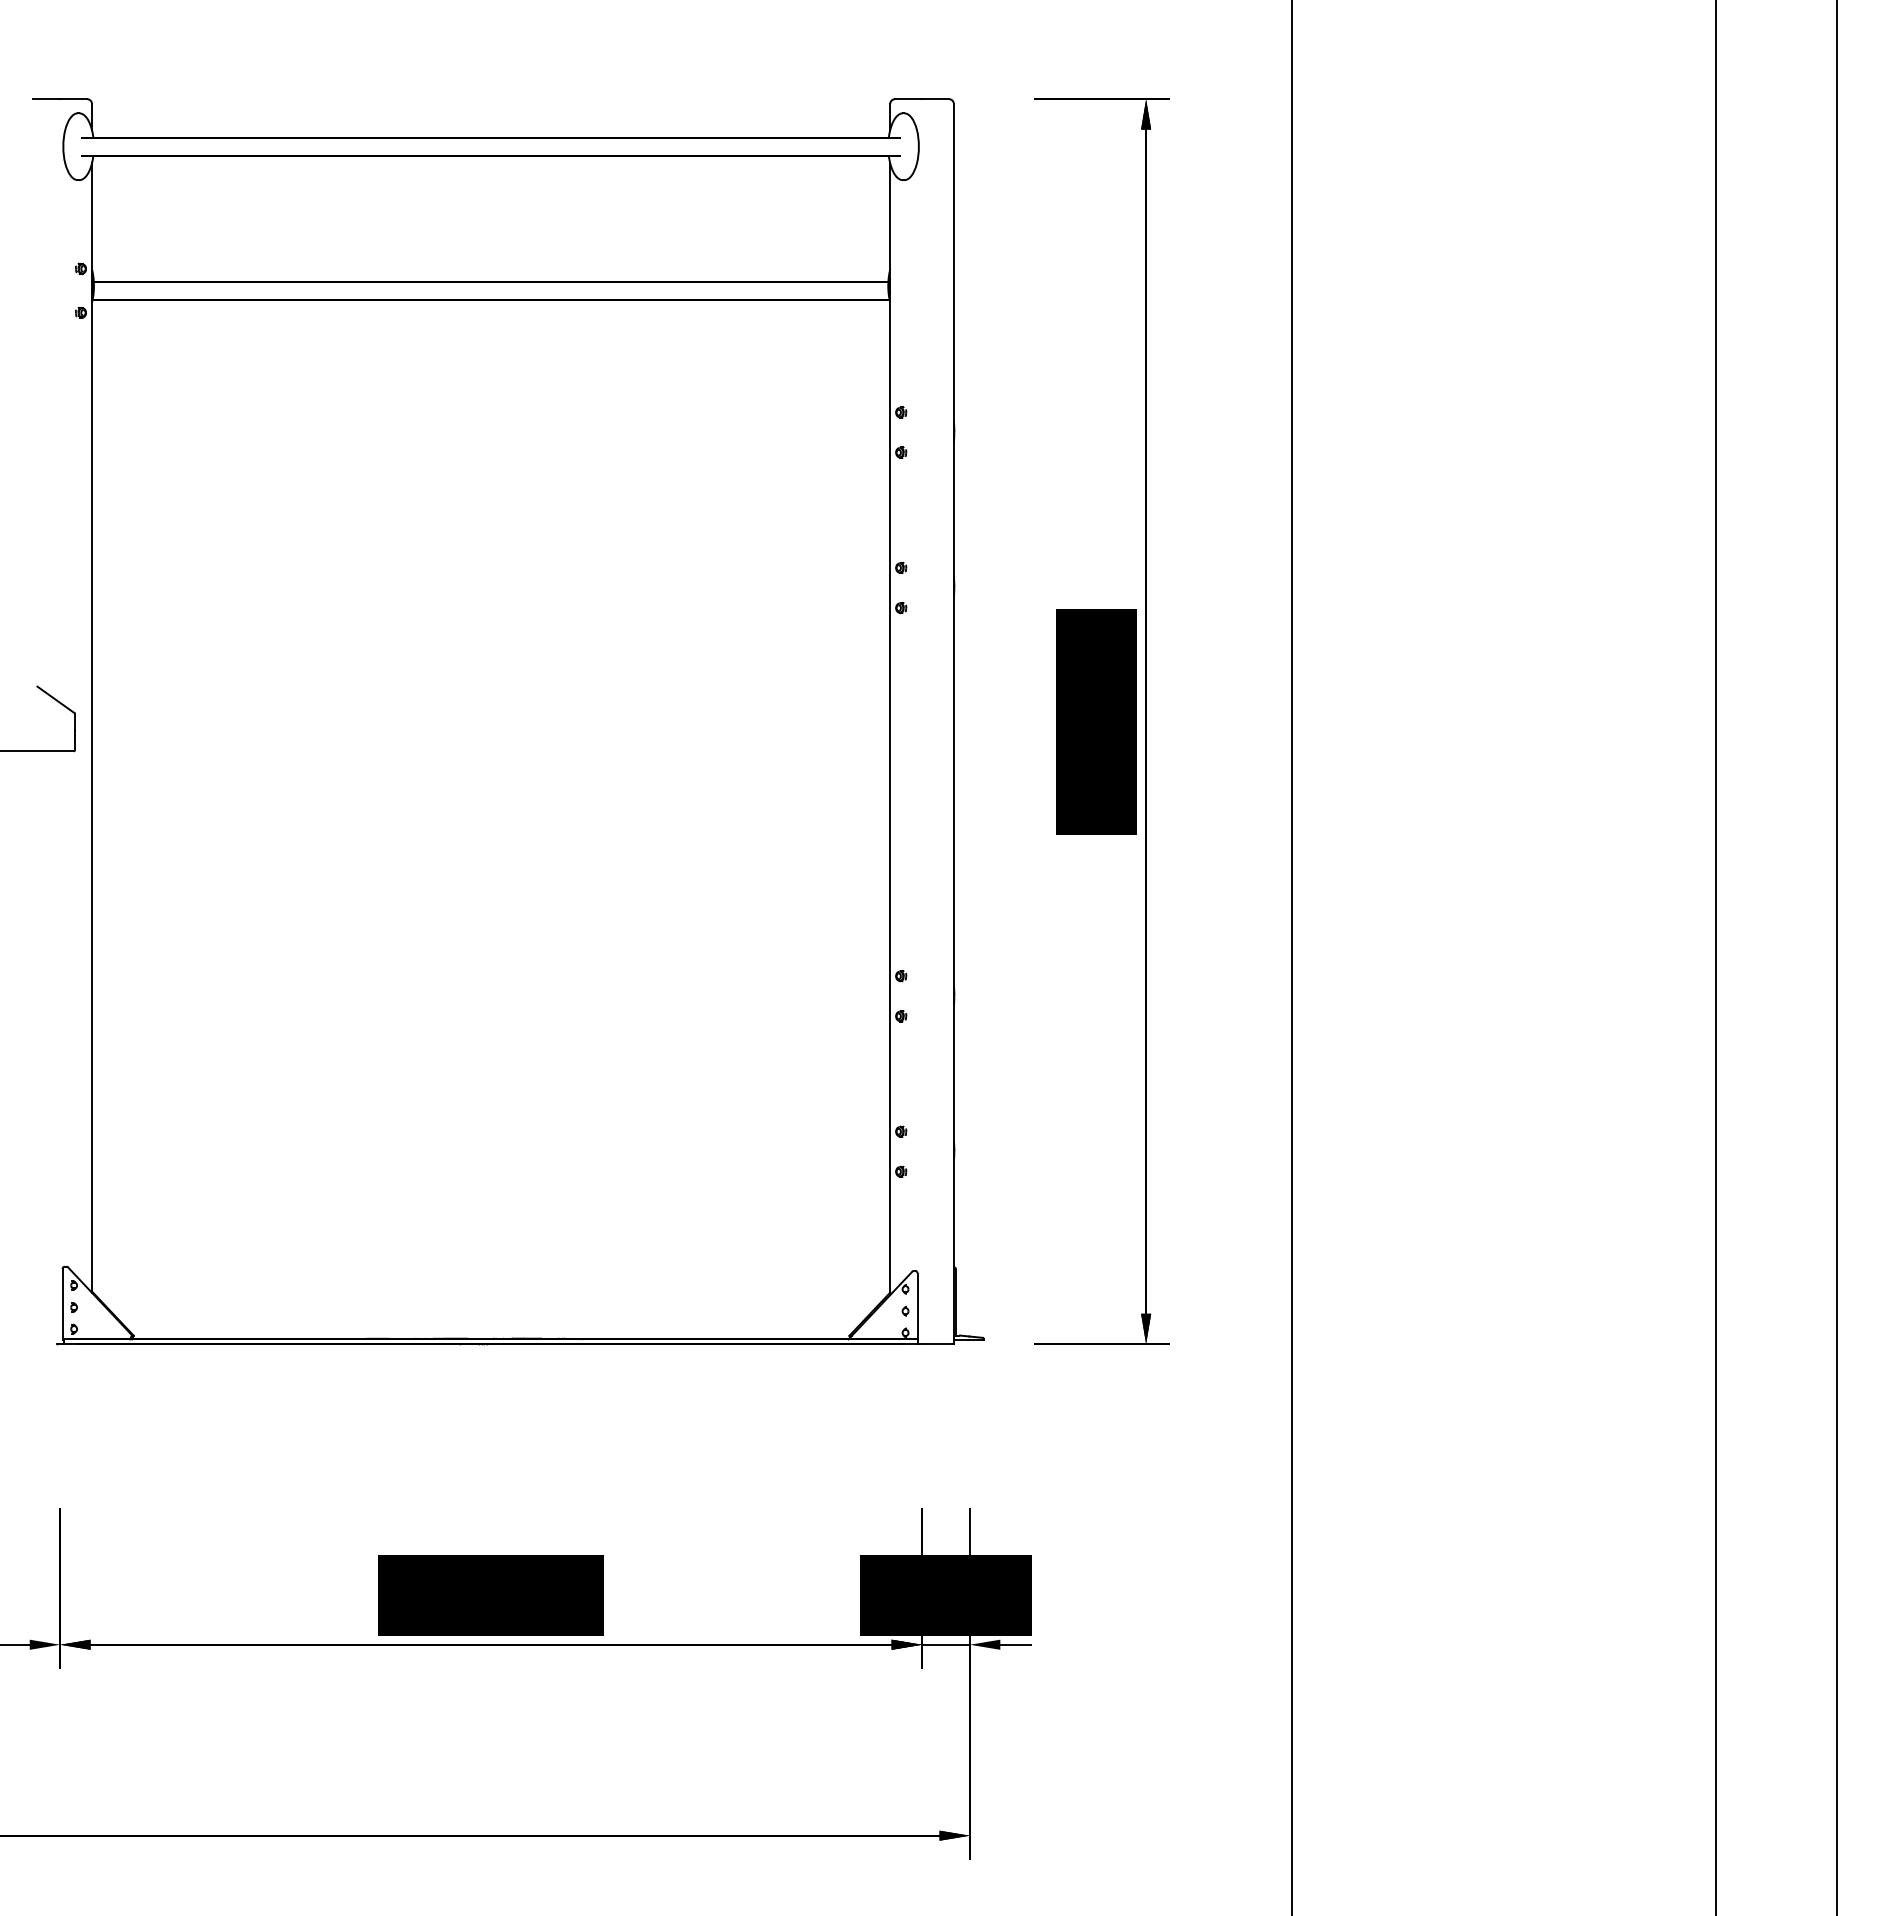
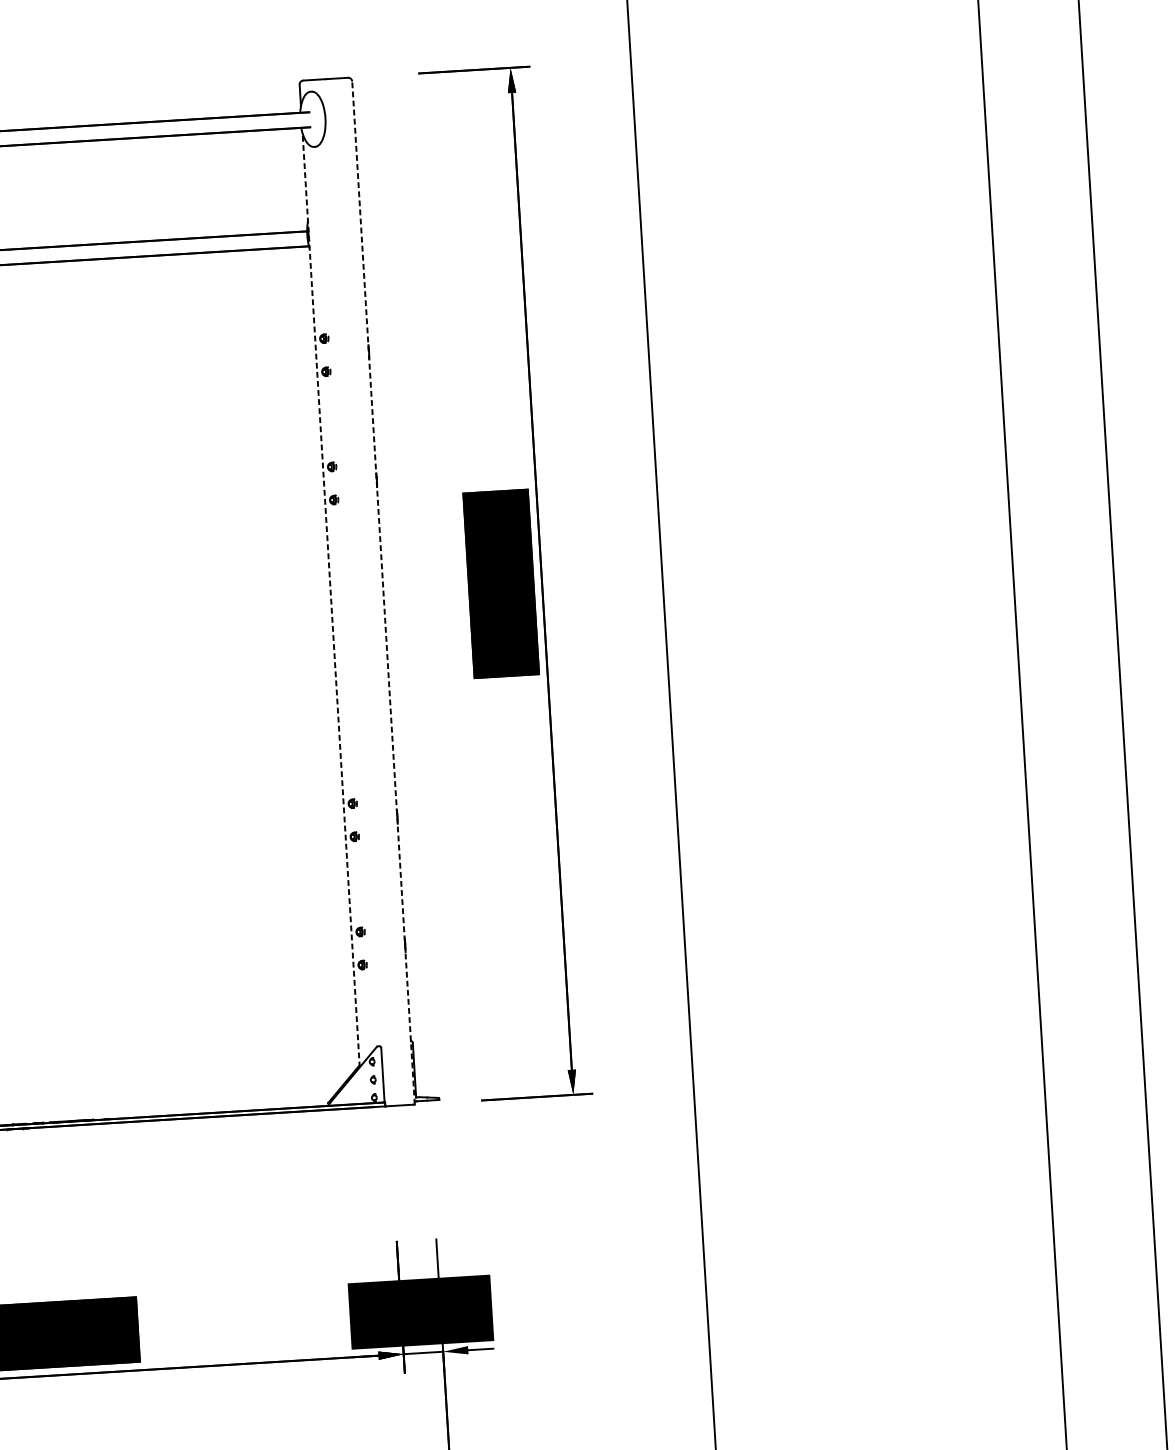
line: (953, 723) -> (383, 592), solid -> dashed
line: (890, 729) -> (331, 600), solid -> dashed

